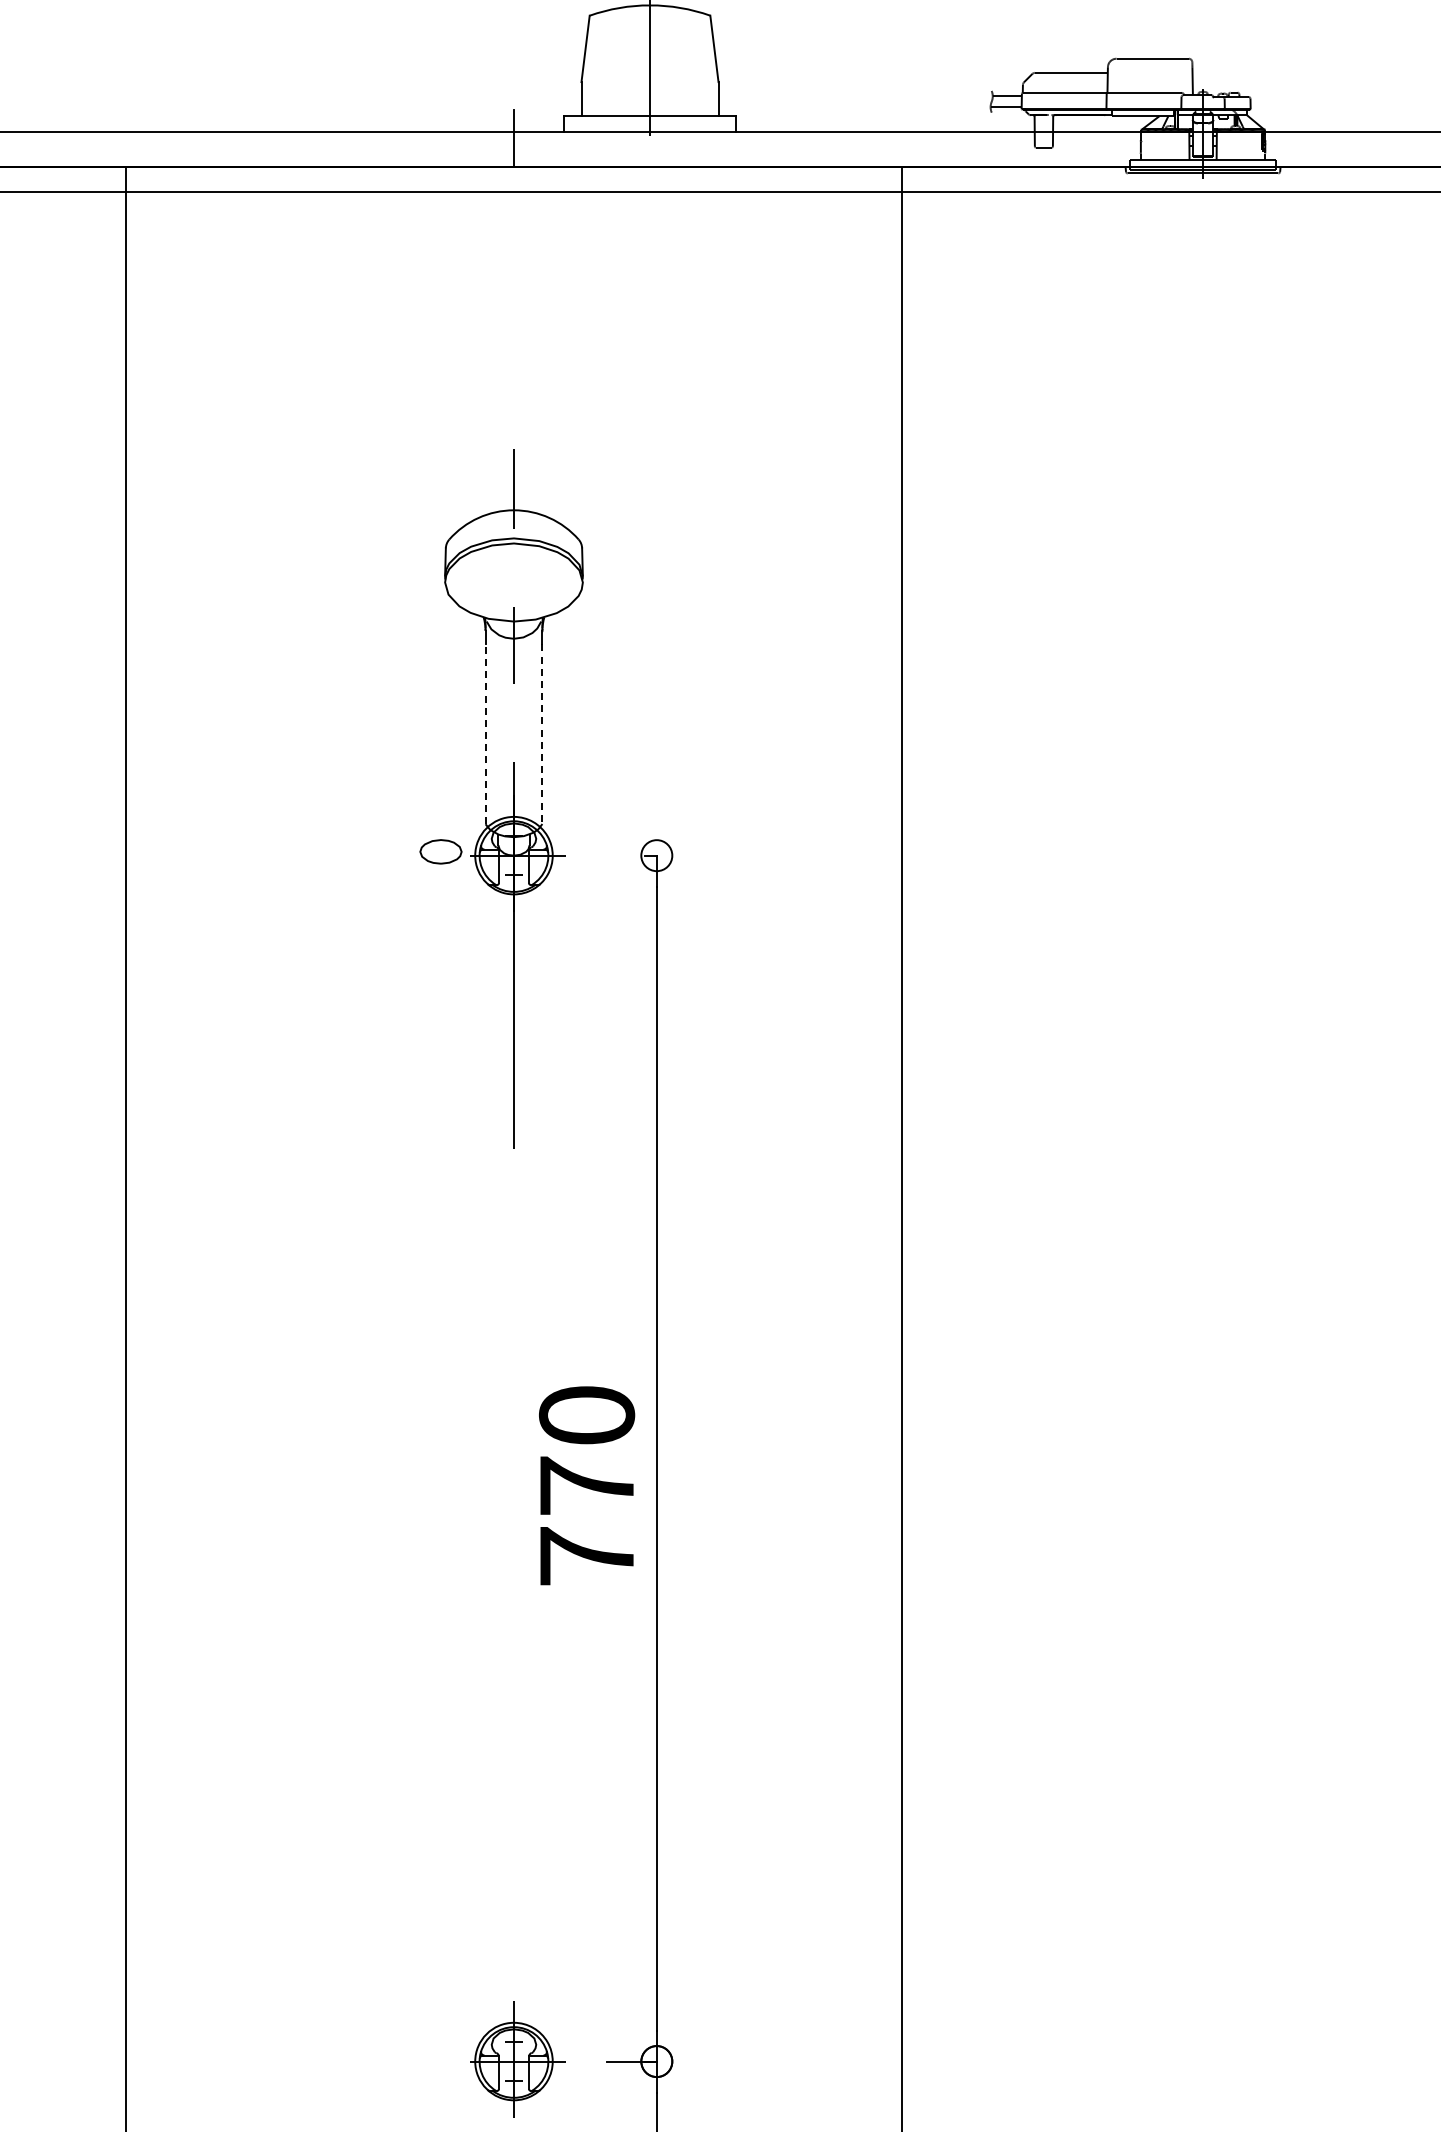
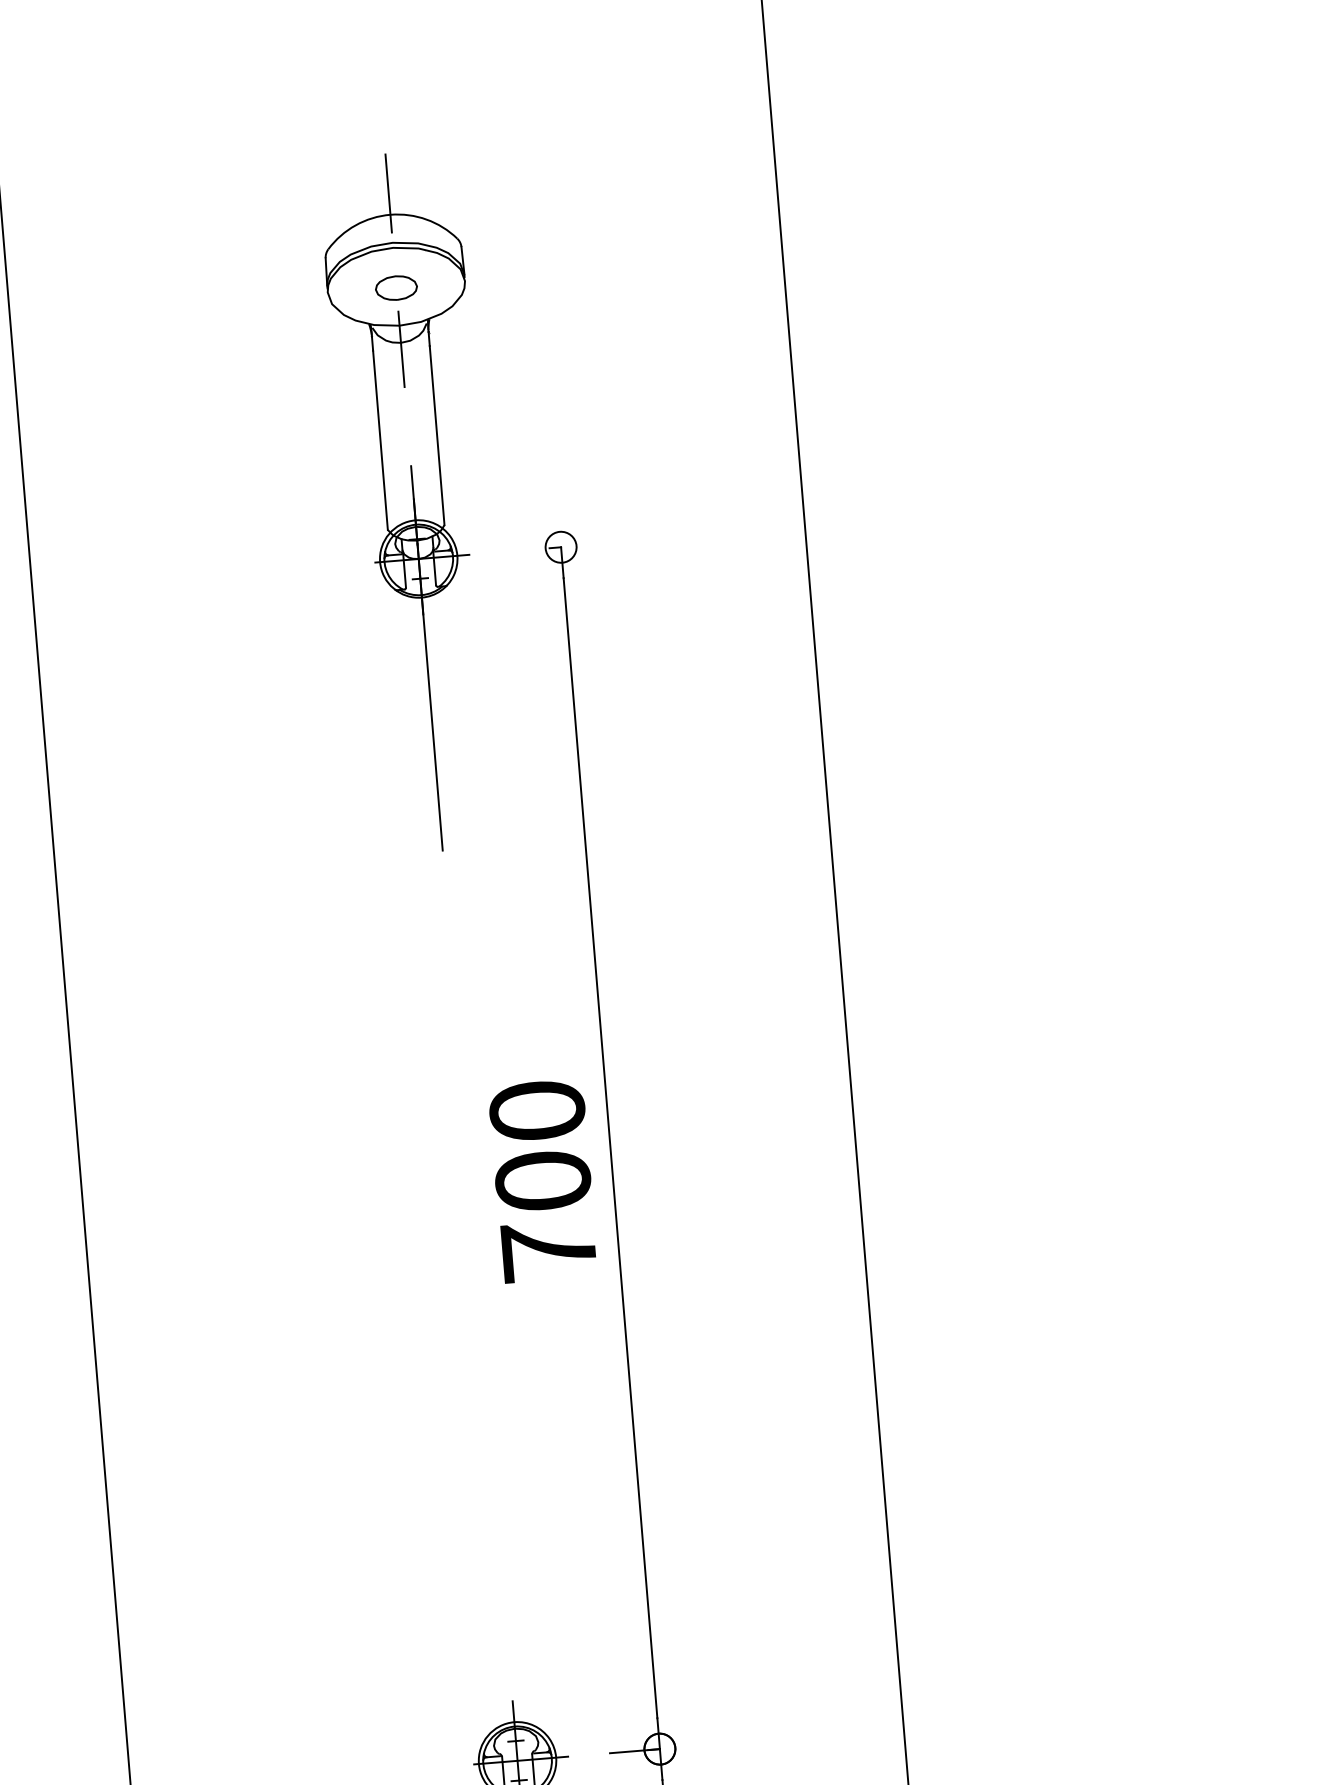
line: (485, 734) -> (380, 440), dashed -> solid
line: (542, 734) -> (437, 435), dashed -> solid
part: (440, 851) -> (395, 287), moved
text: (587, 1485) -> (543, 1180), 770 -> 700

